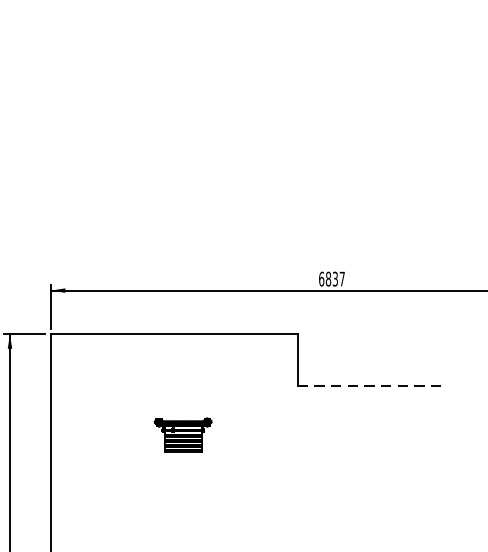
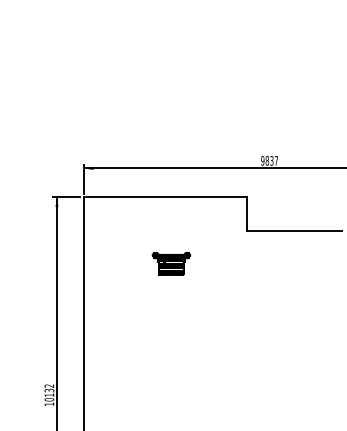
text: (321, 278) -> (262, 160), 6837 -> 9837
line: (369, 386) -> (294, 231), dashed -> solid

